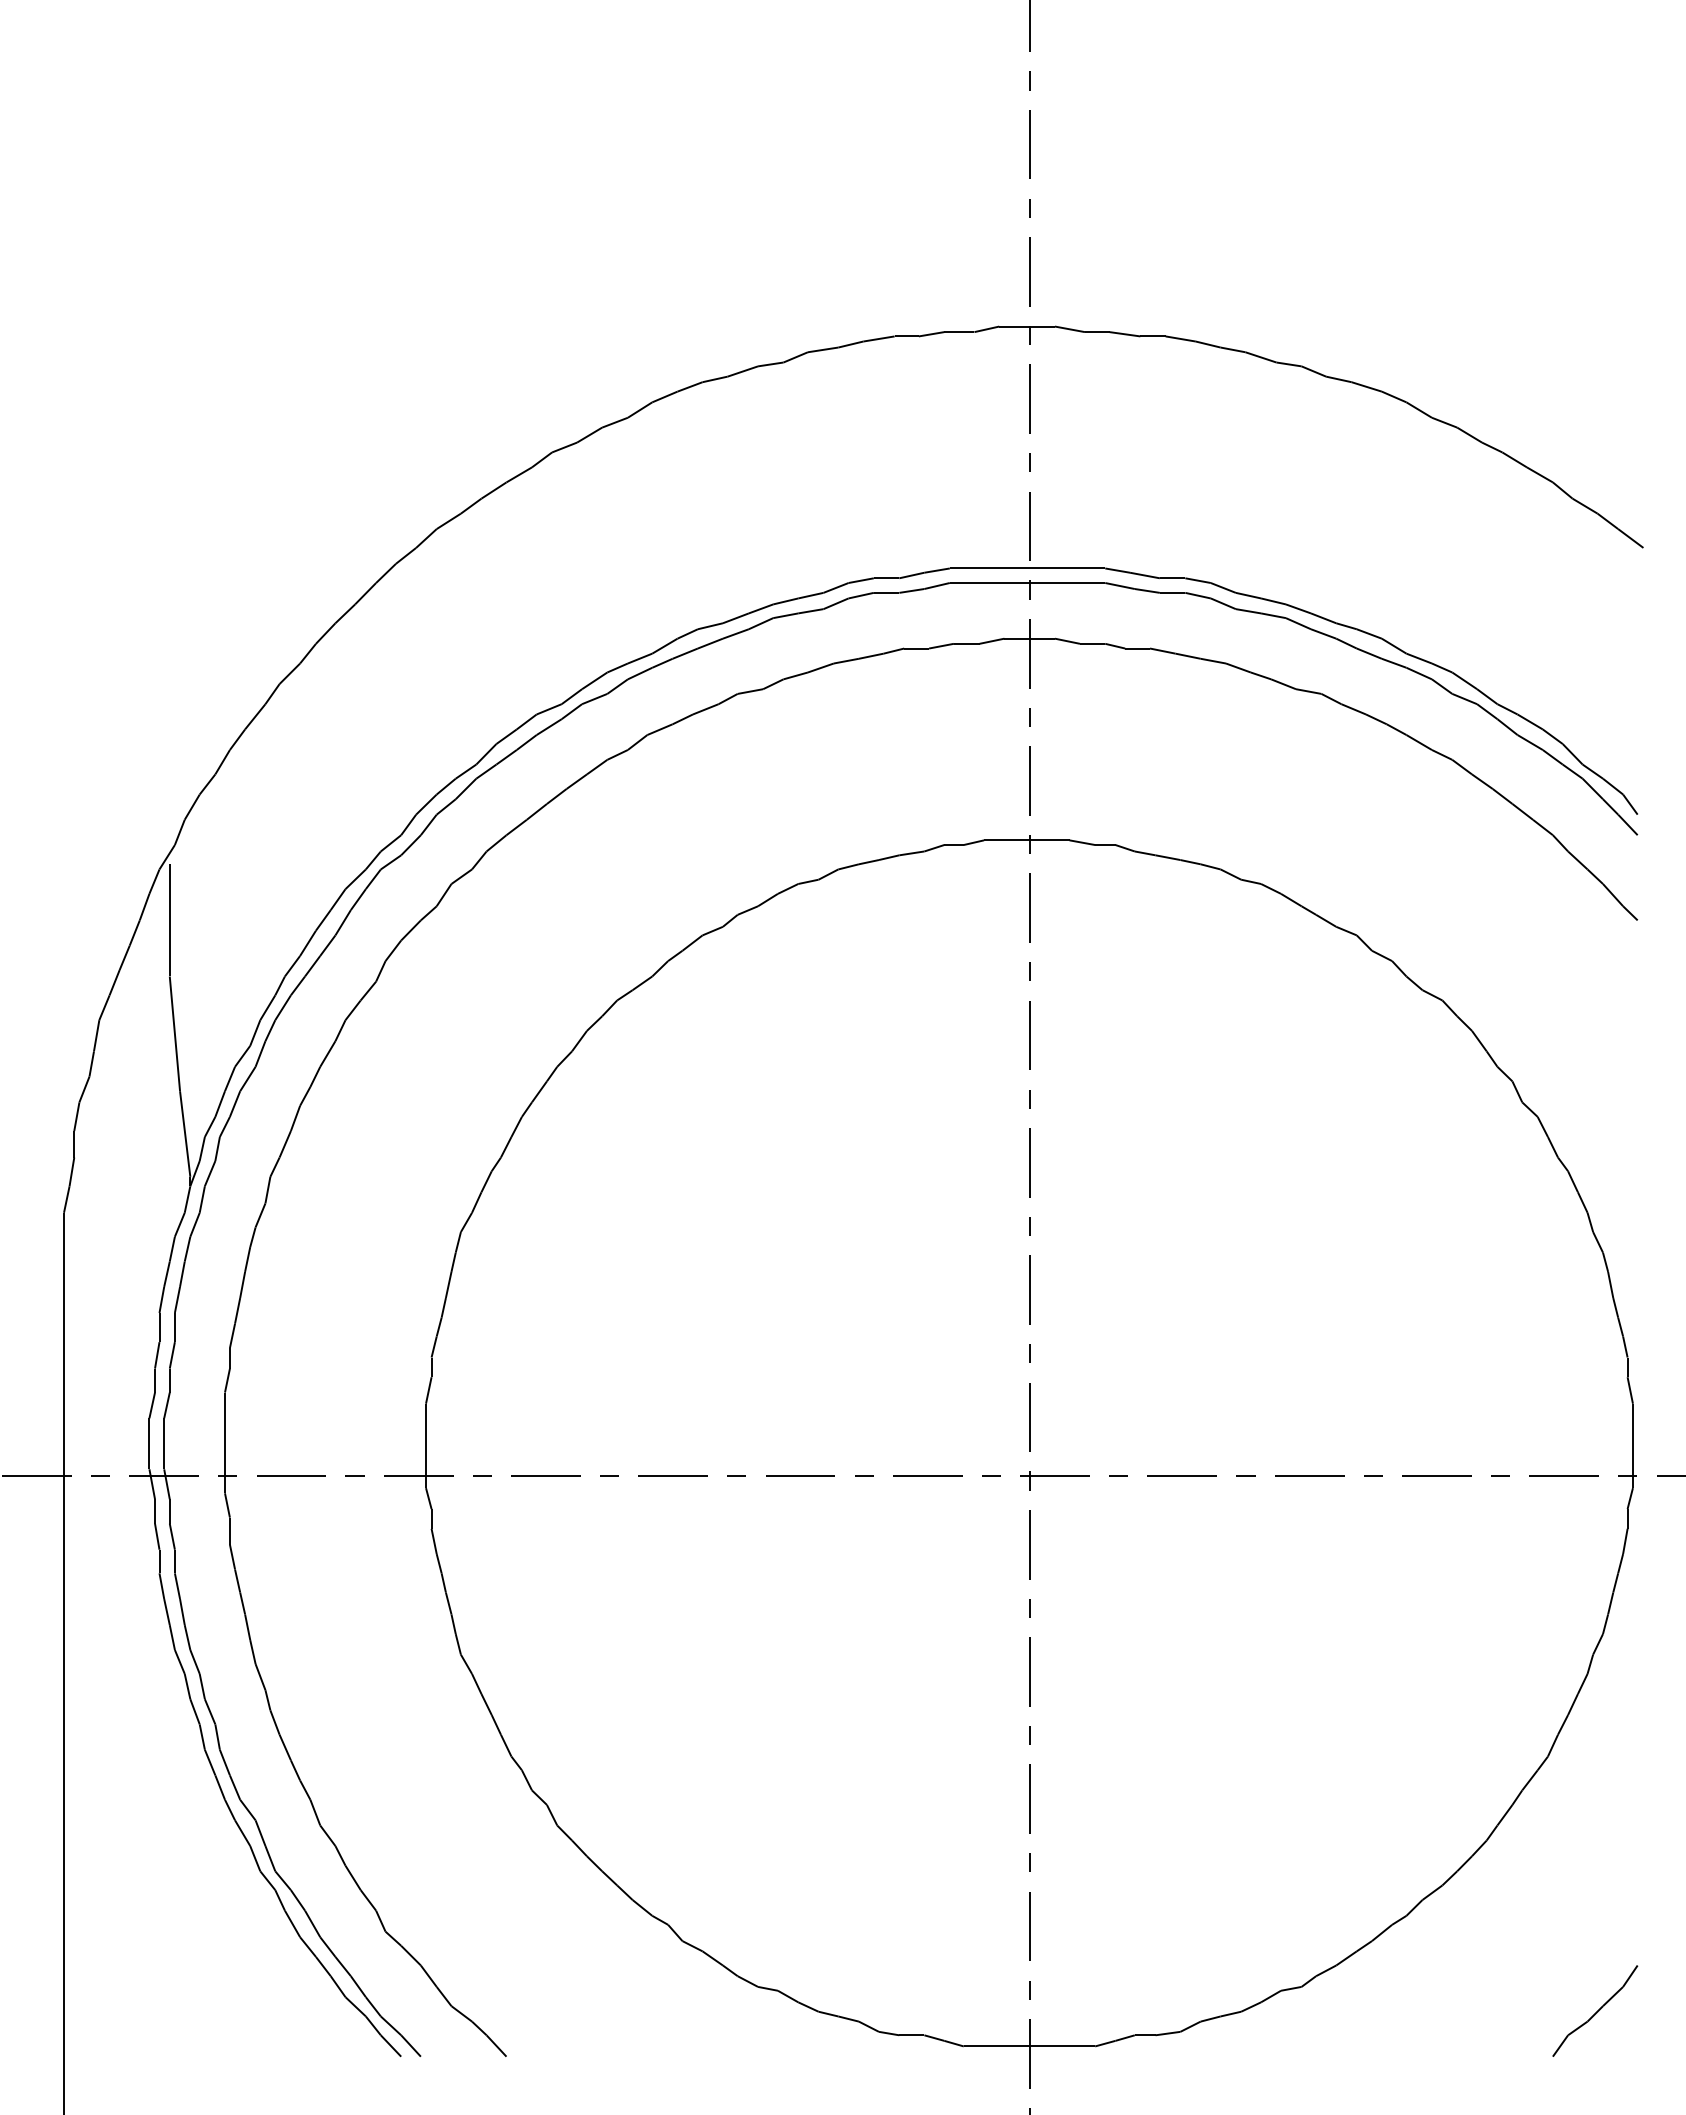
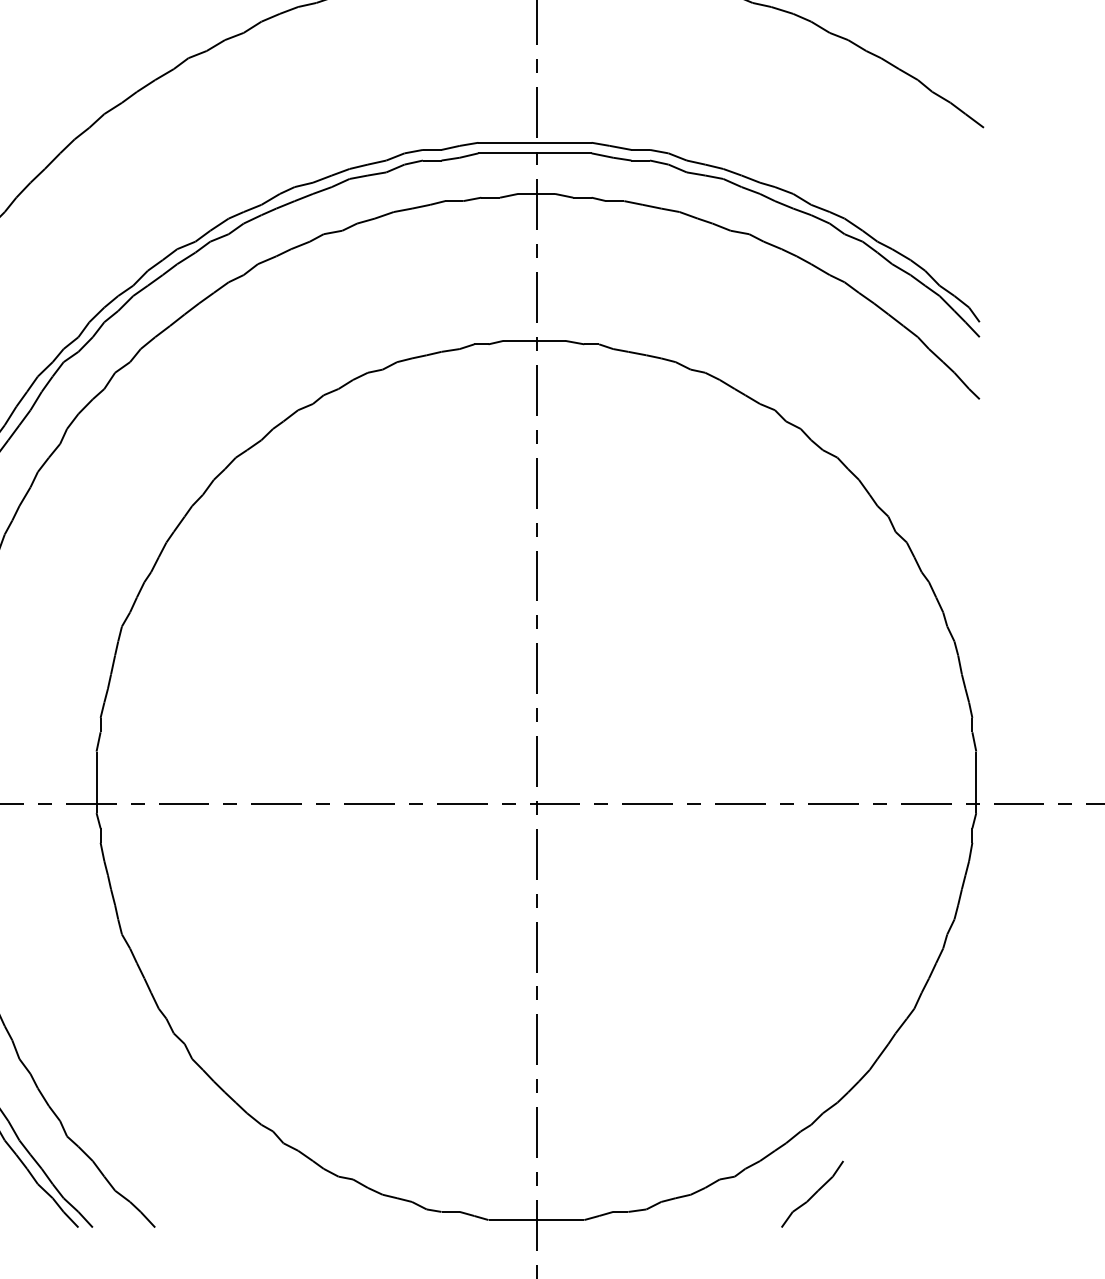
part: (1595, 2010) -> (812, 1193), moved

